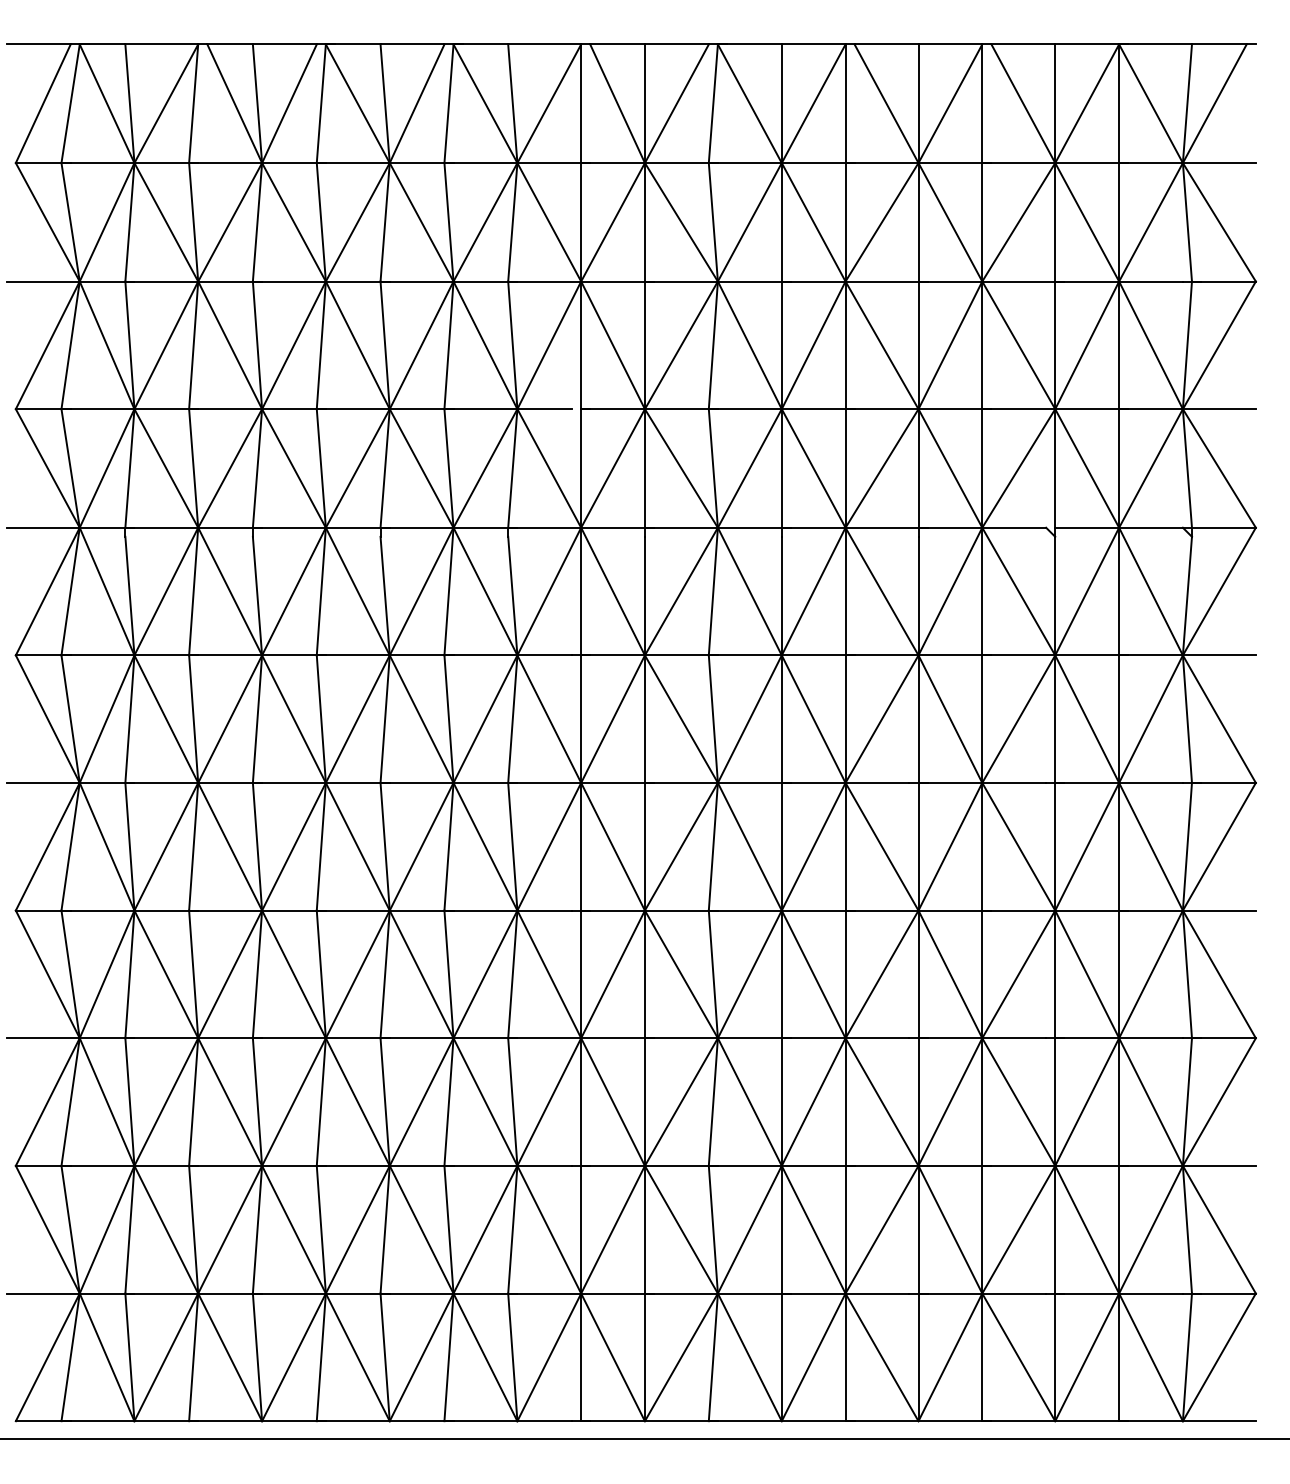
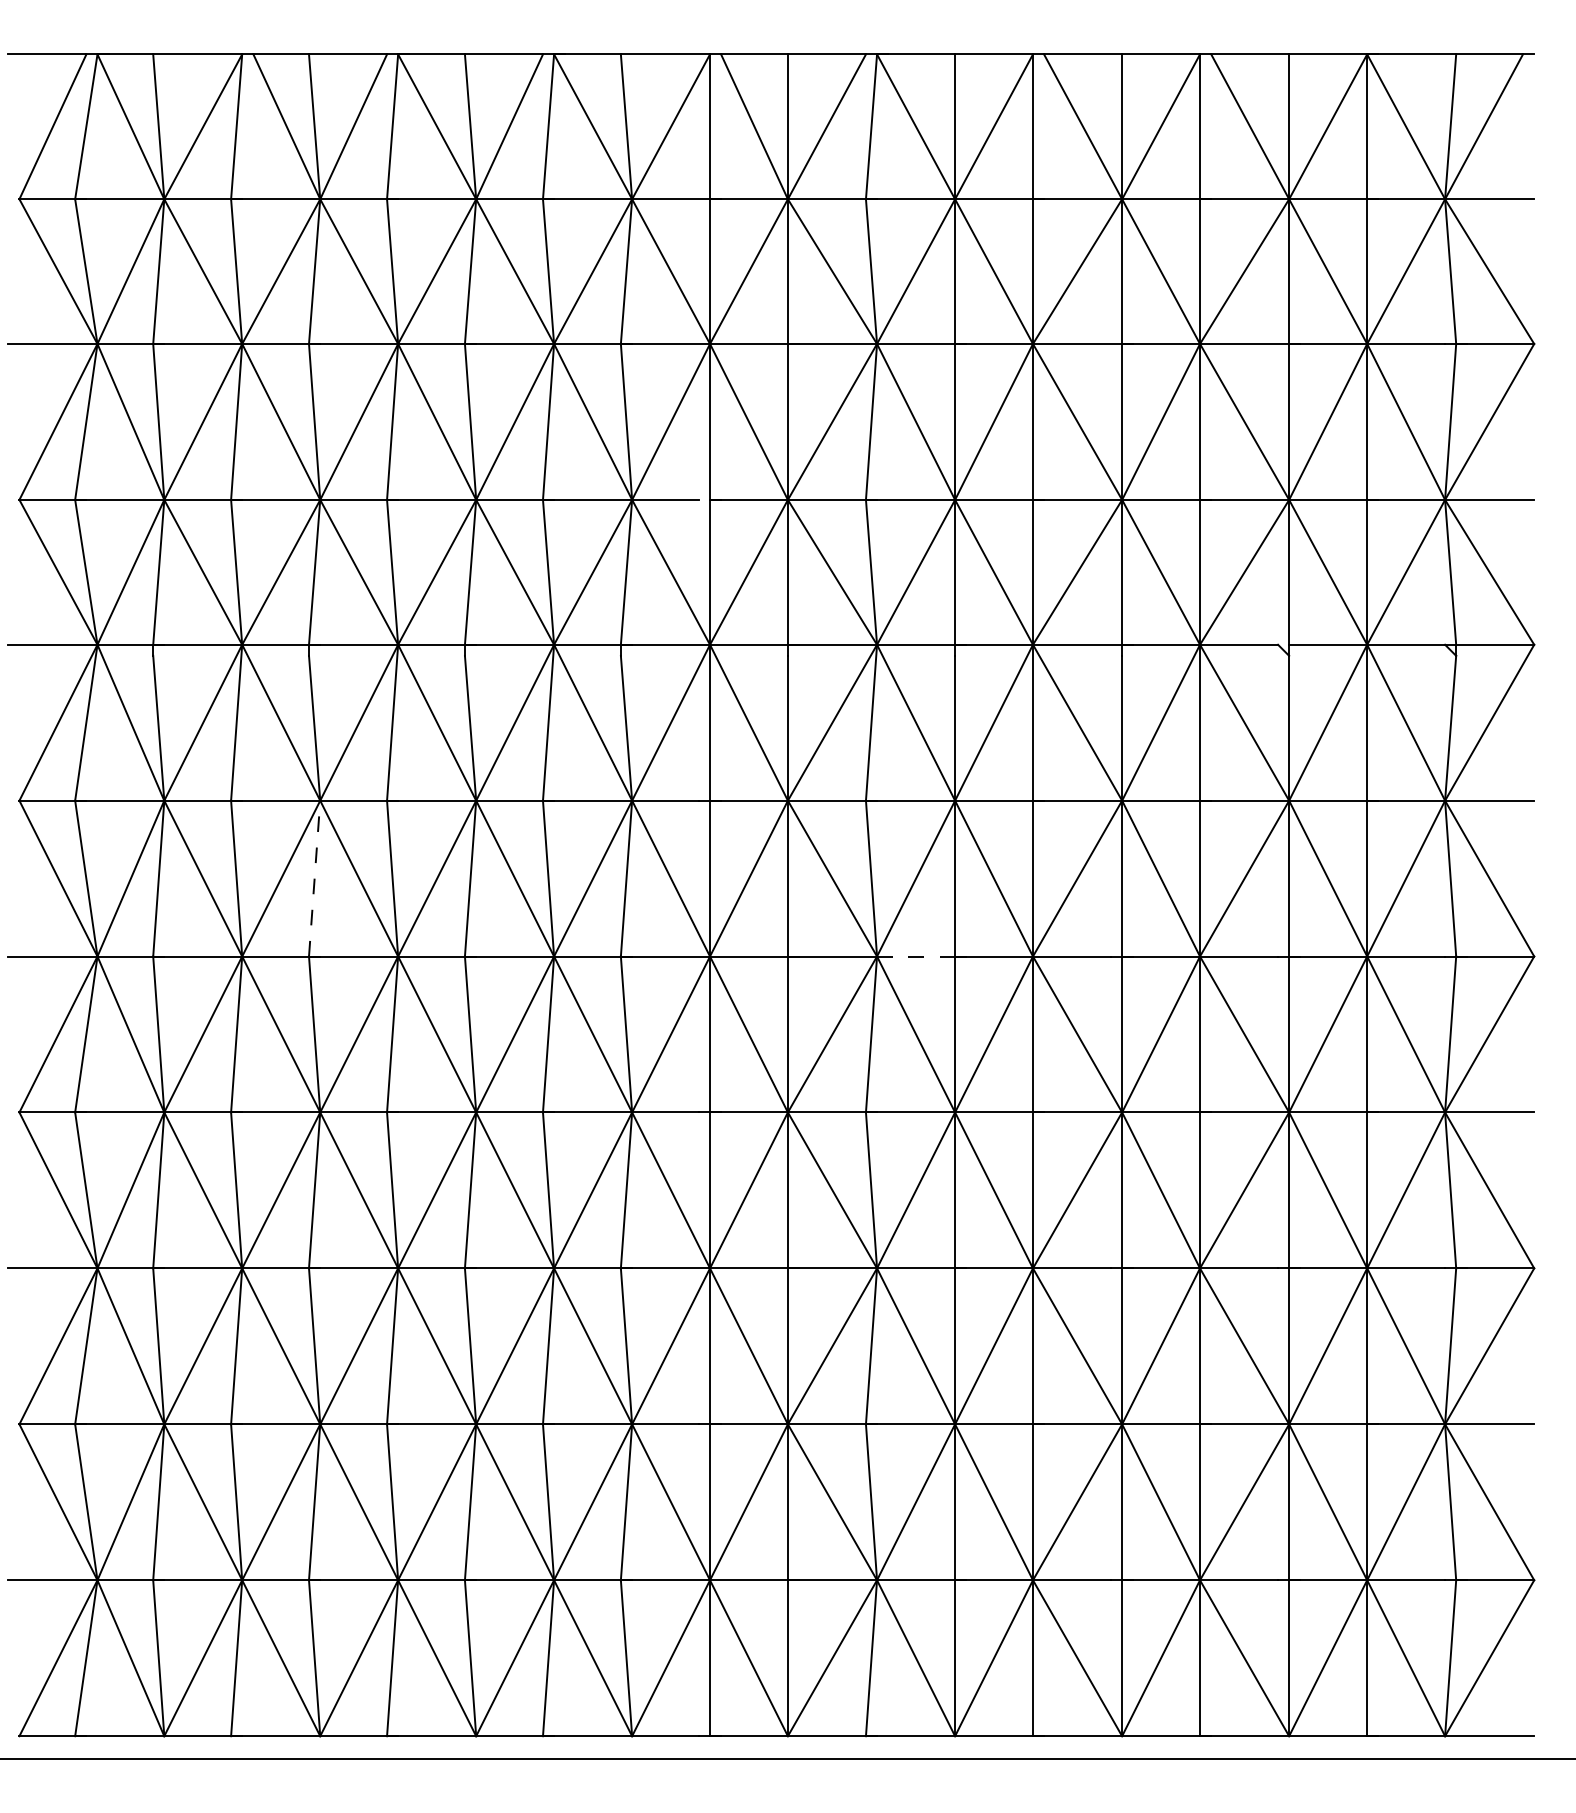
line: (257, 719) -> (314, 879), solid -> dashed
line: (749, 782) -> (915, 955), solid -> dashed

